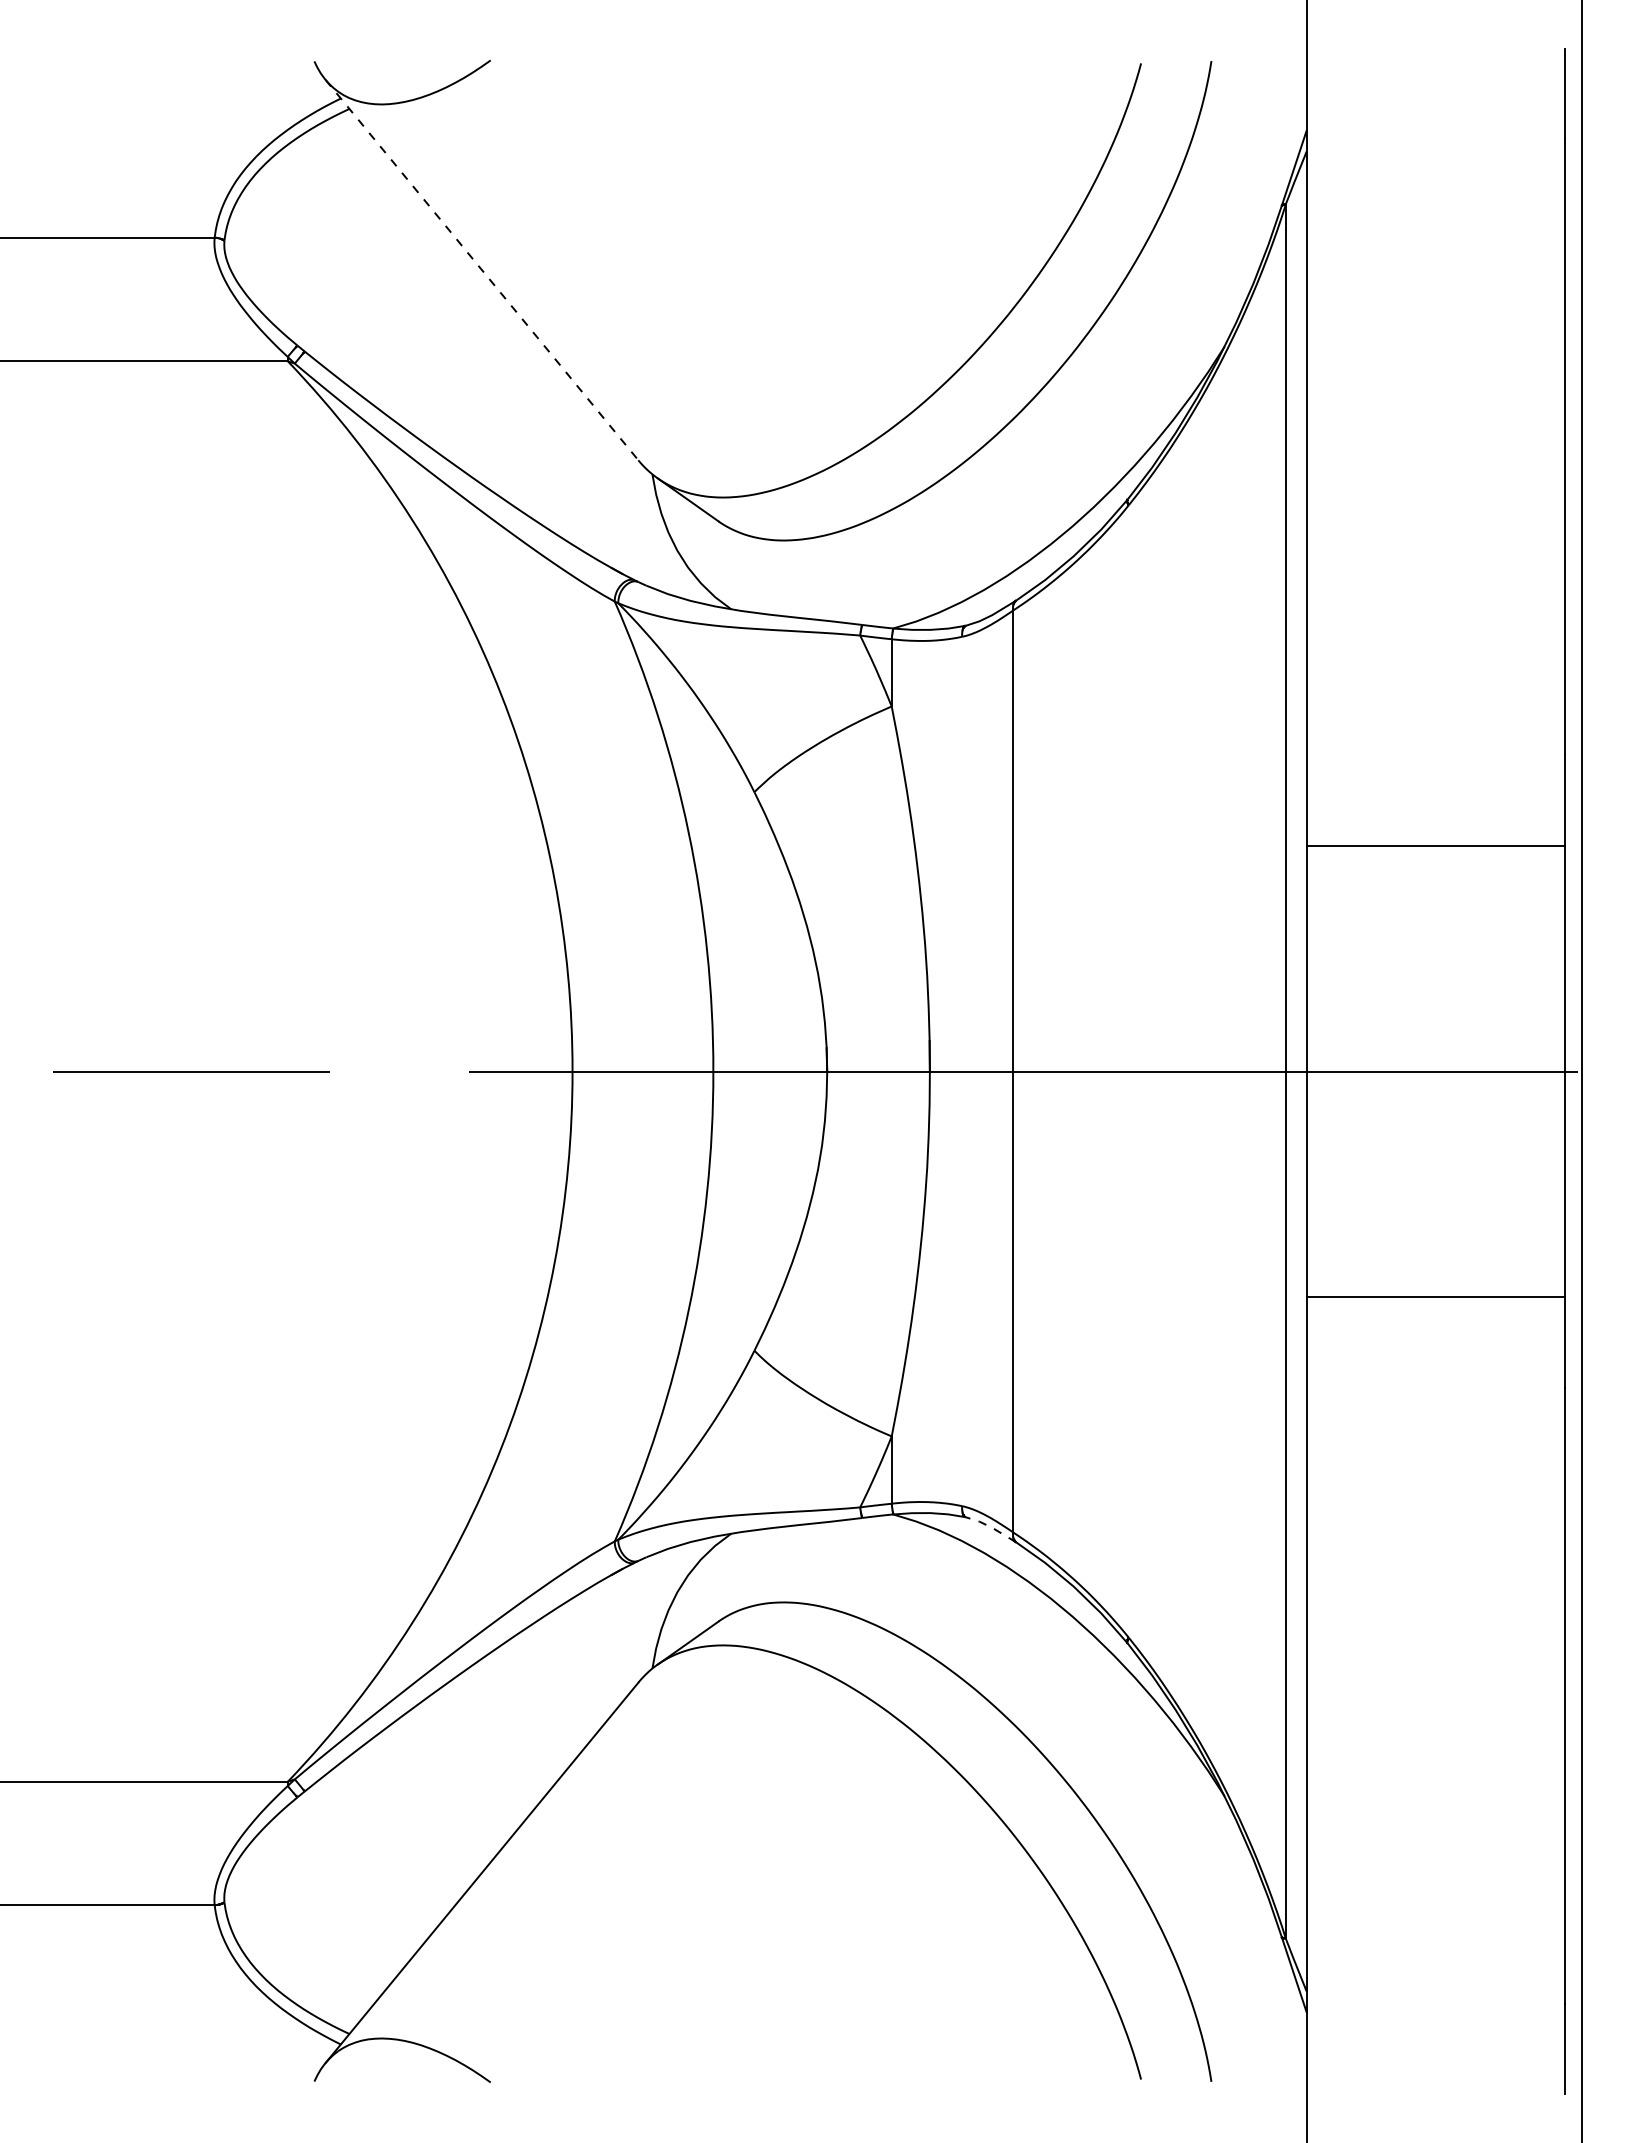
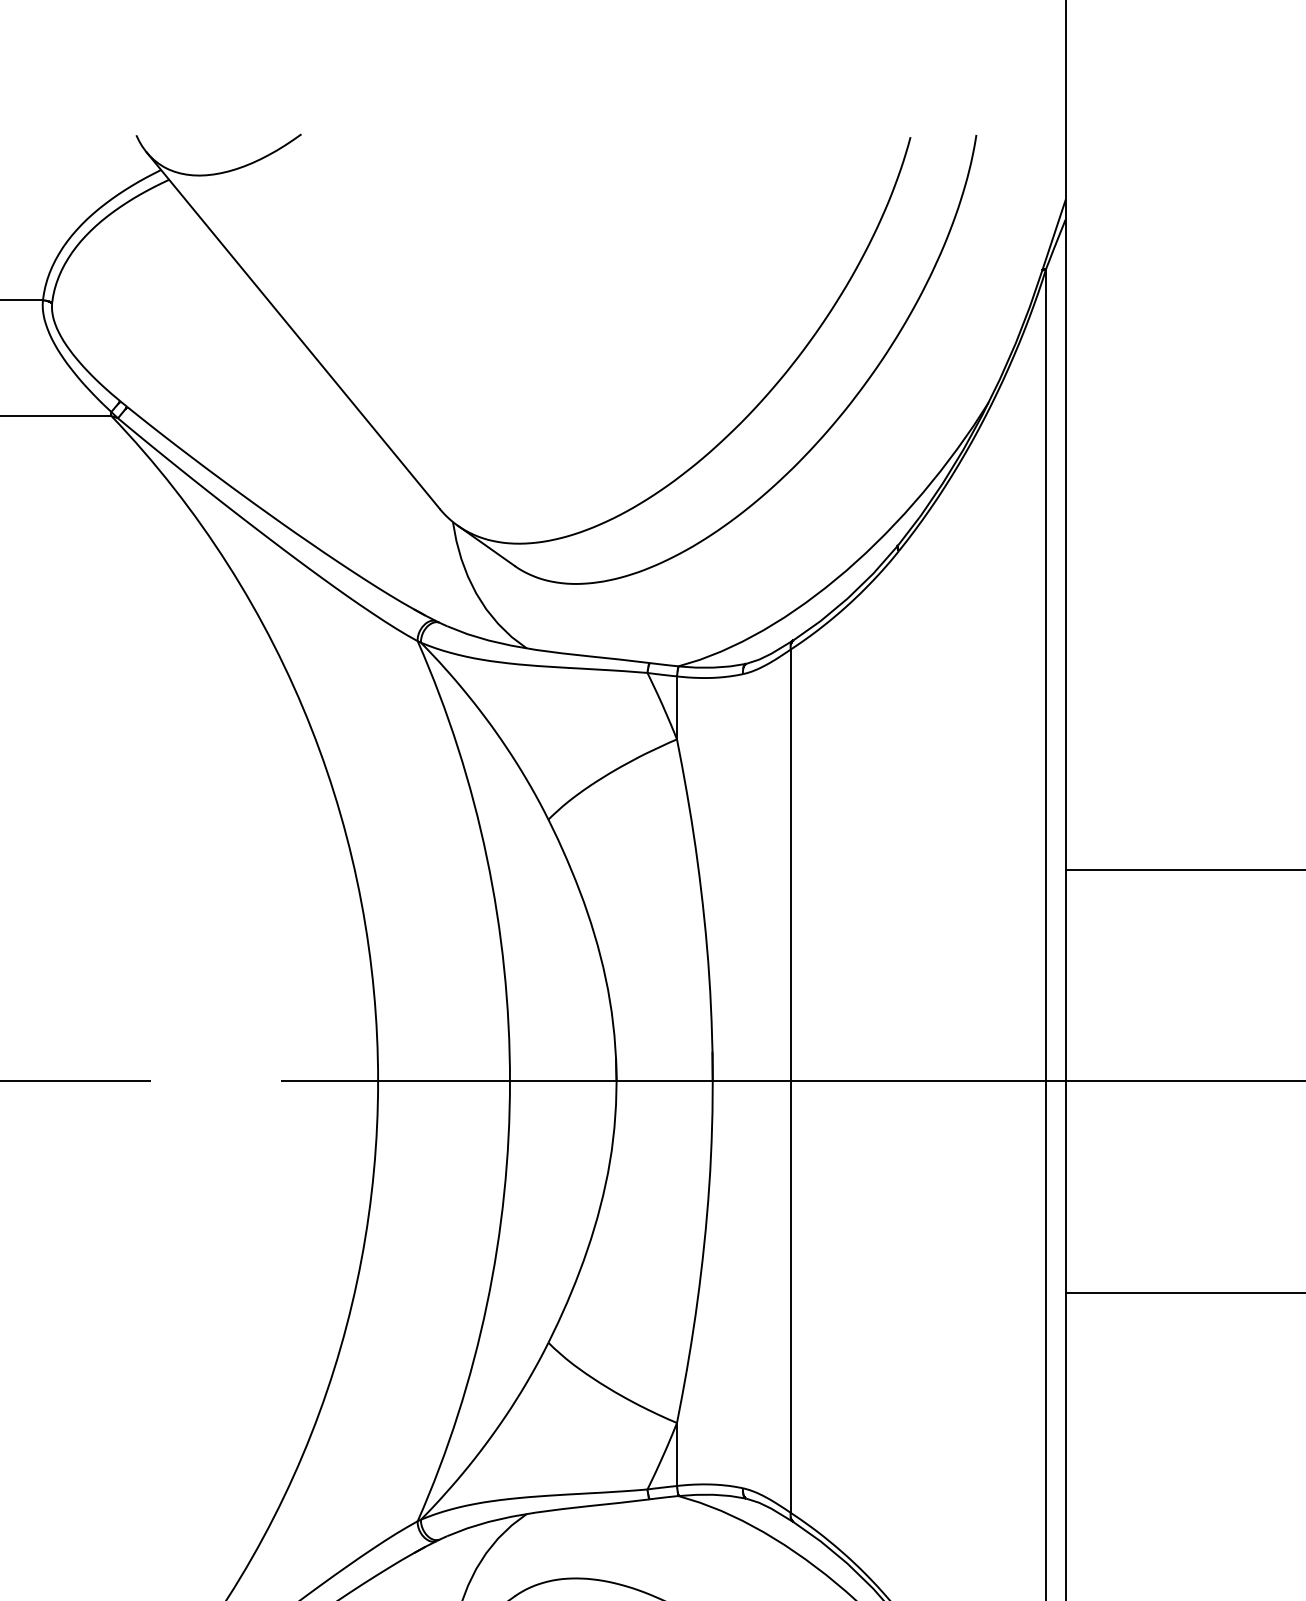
line: (482, 270) -> (293, 331), dashed -> solid
line: (991, 1527) -> (770, 1508), dashed -> solid

